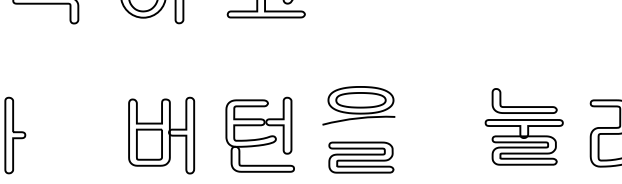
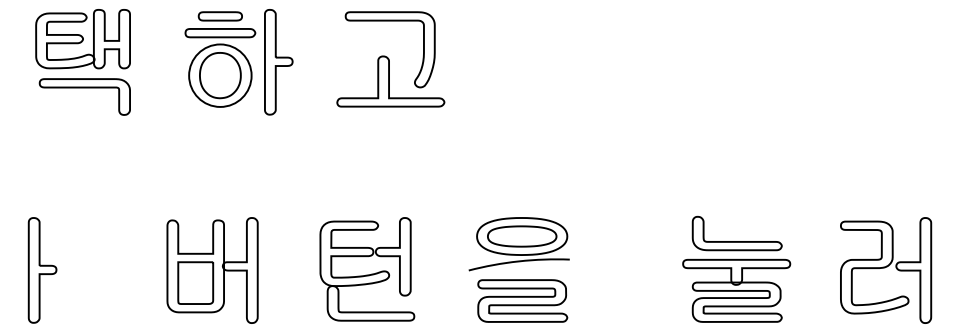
part: (358, 106) -> (518, 244), moved
part: (524, 126) -> (736, 268), moved
part: (260, 134) -> (367, 269), moved
part: (161, 135) -> (212, 270), moved

